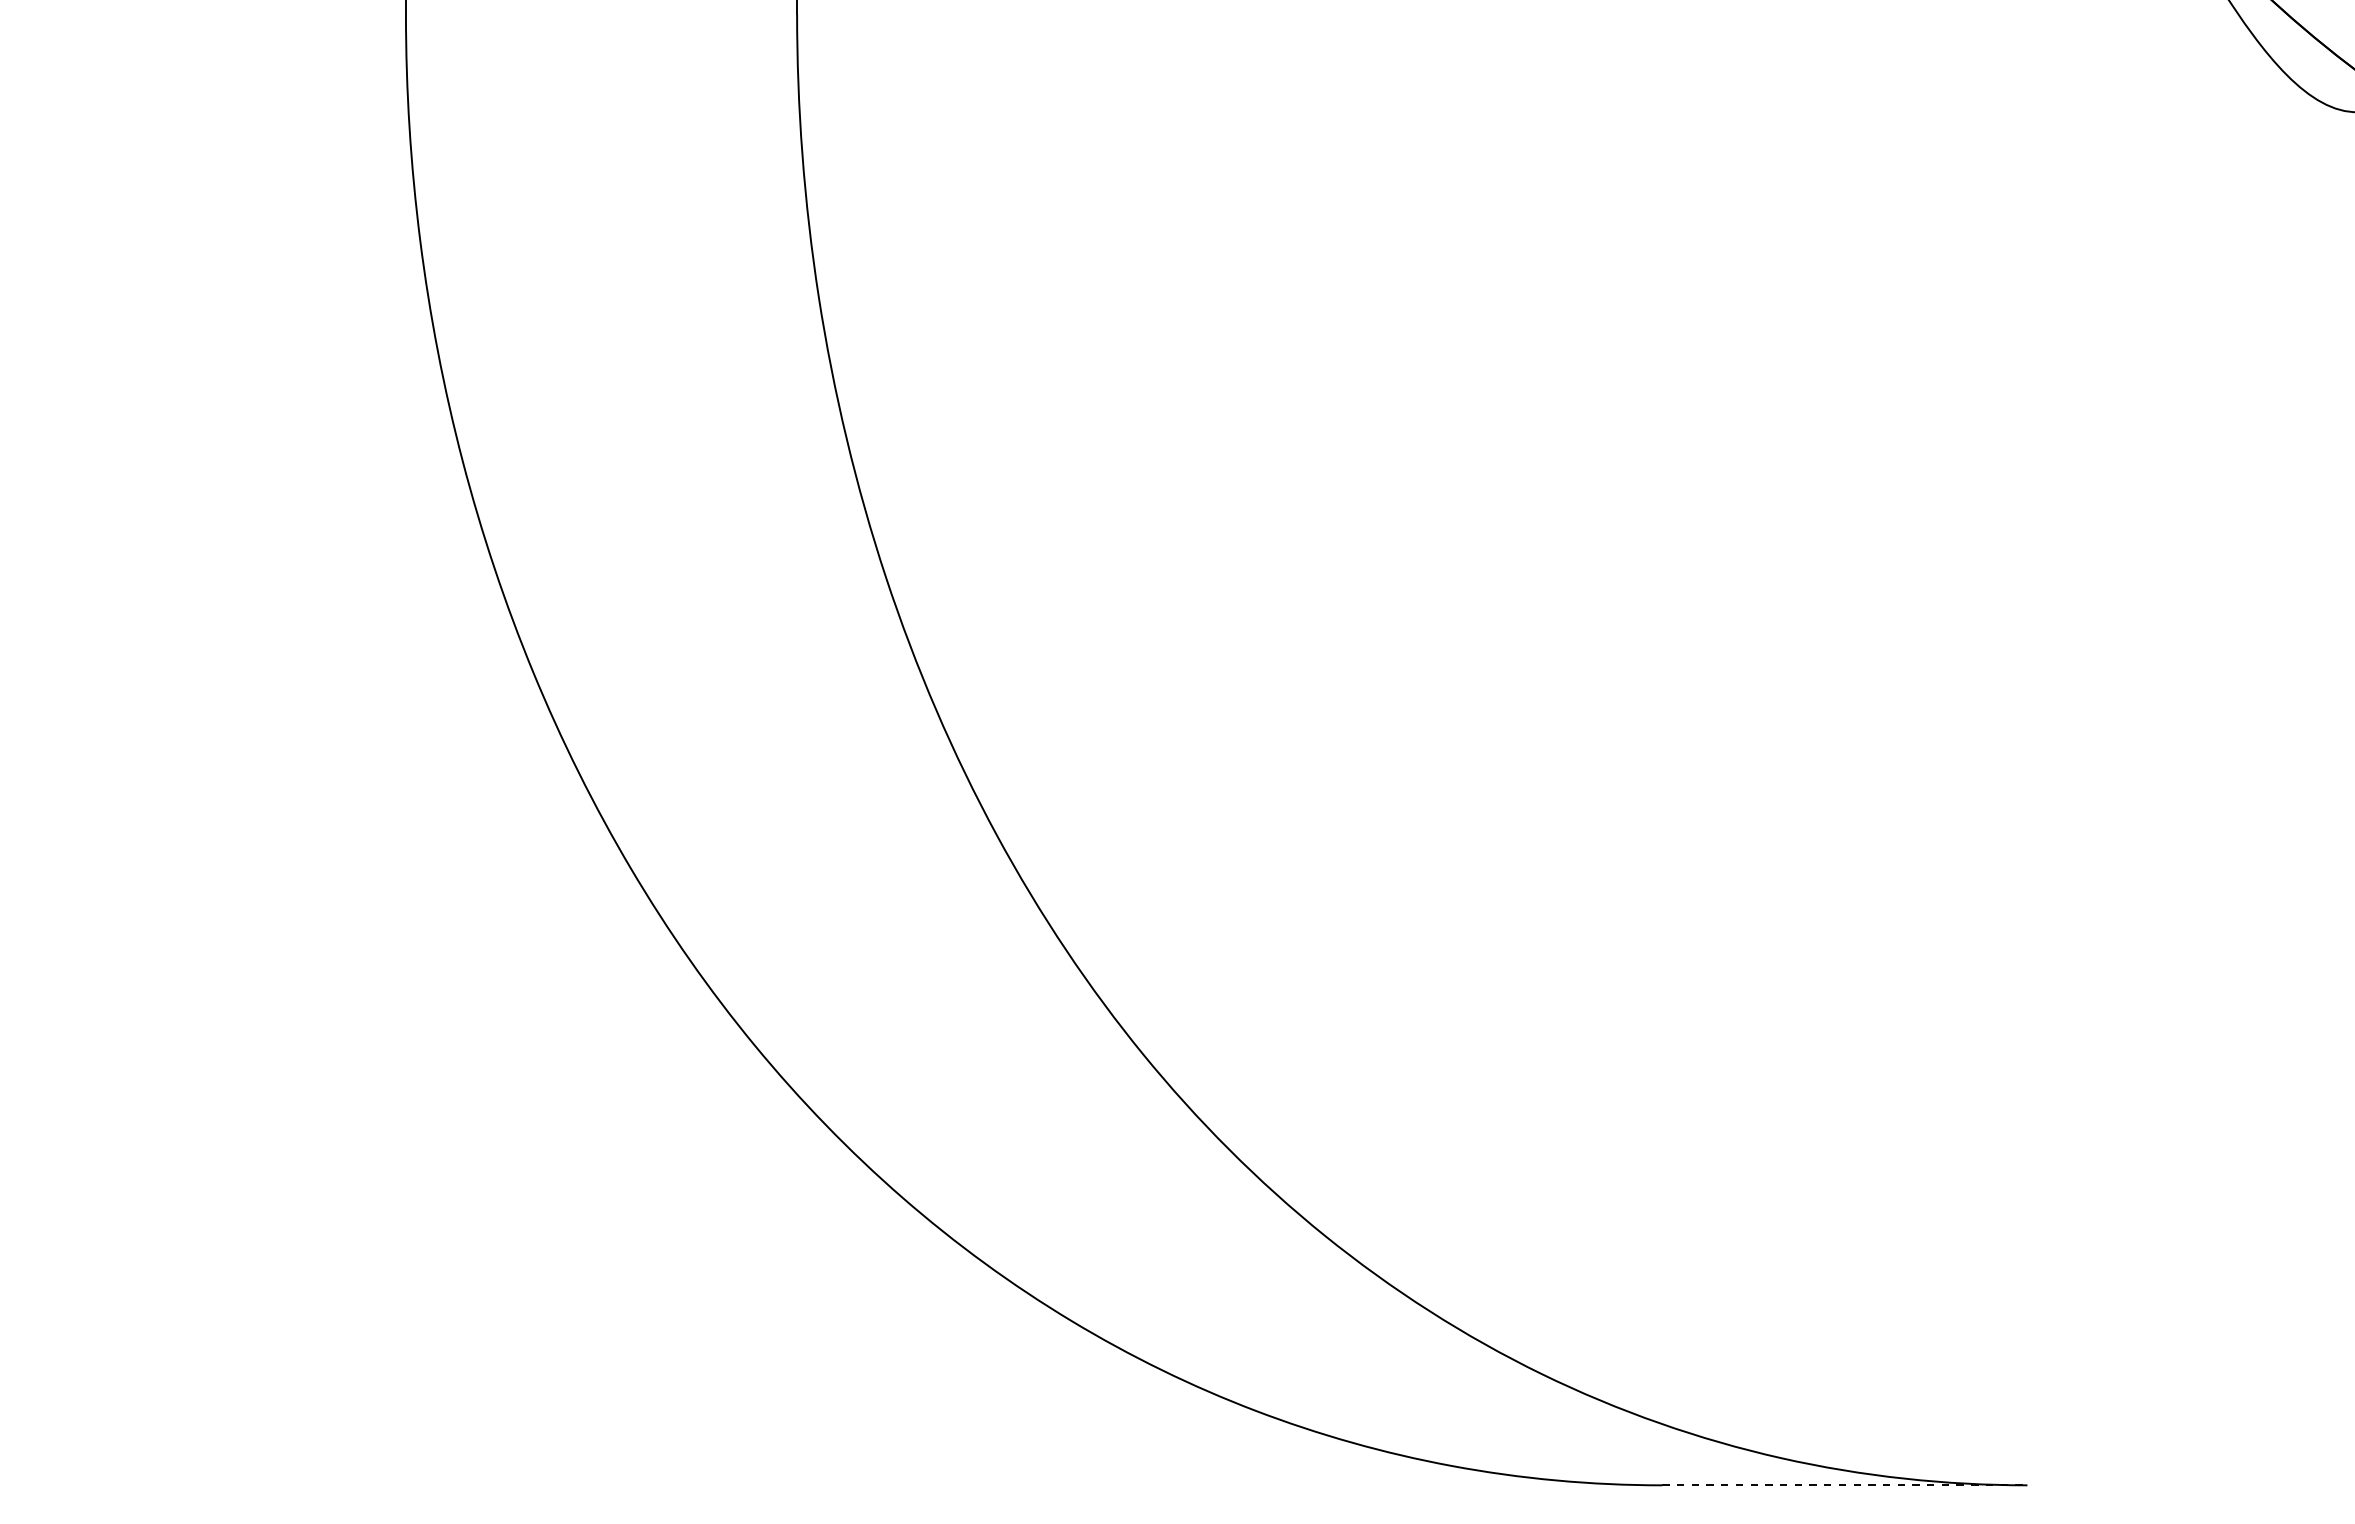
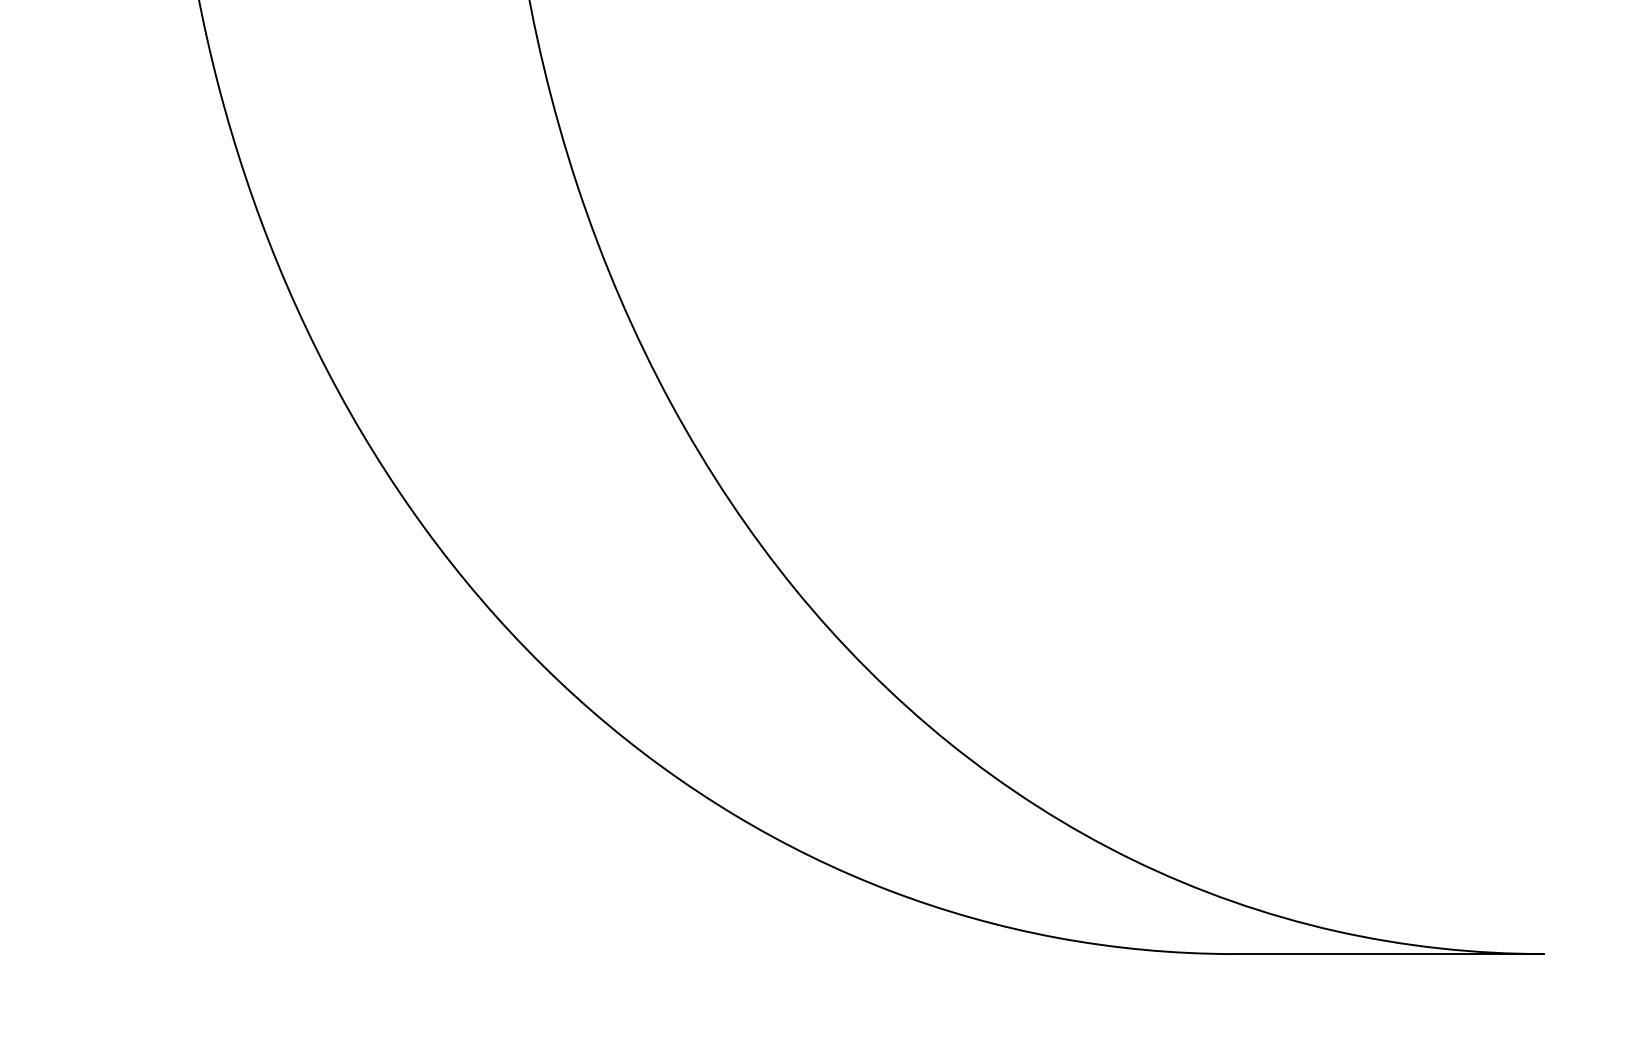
line: (1844, 1485) -> (1389, 954), dashed -> solid

